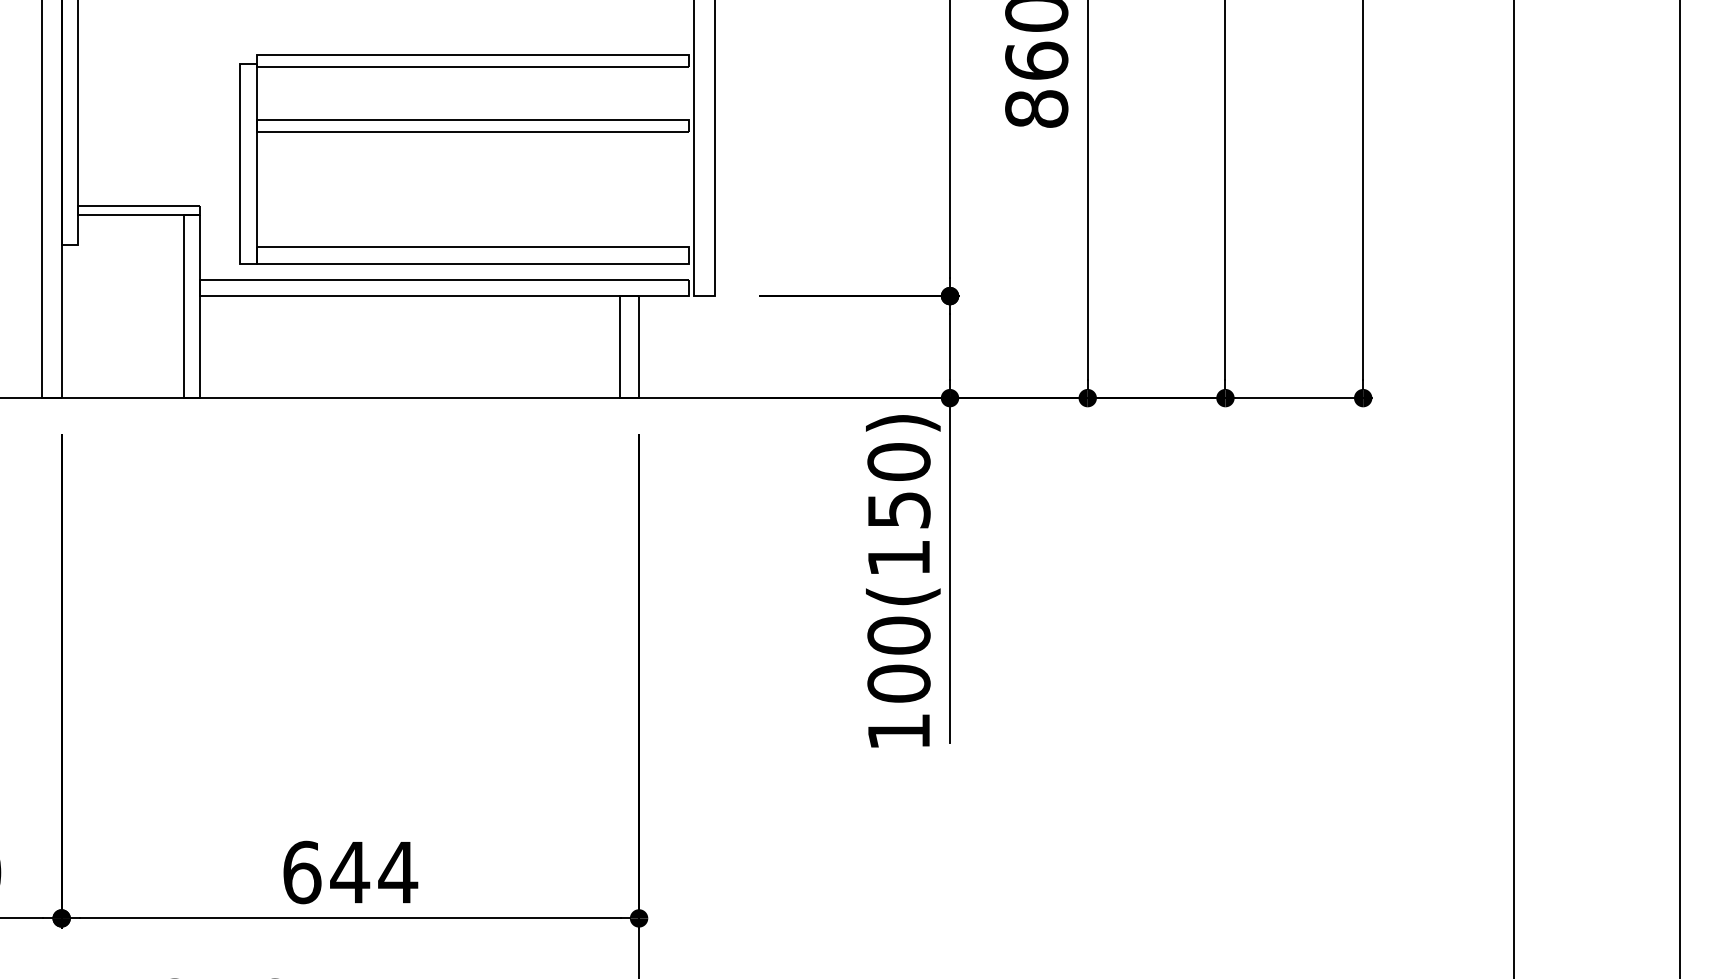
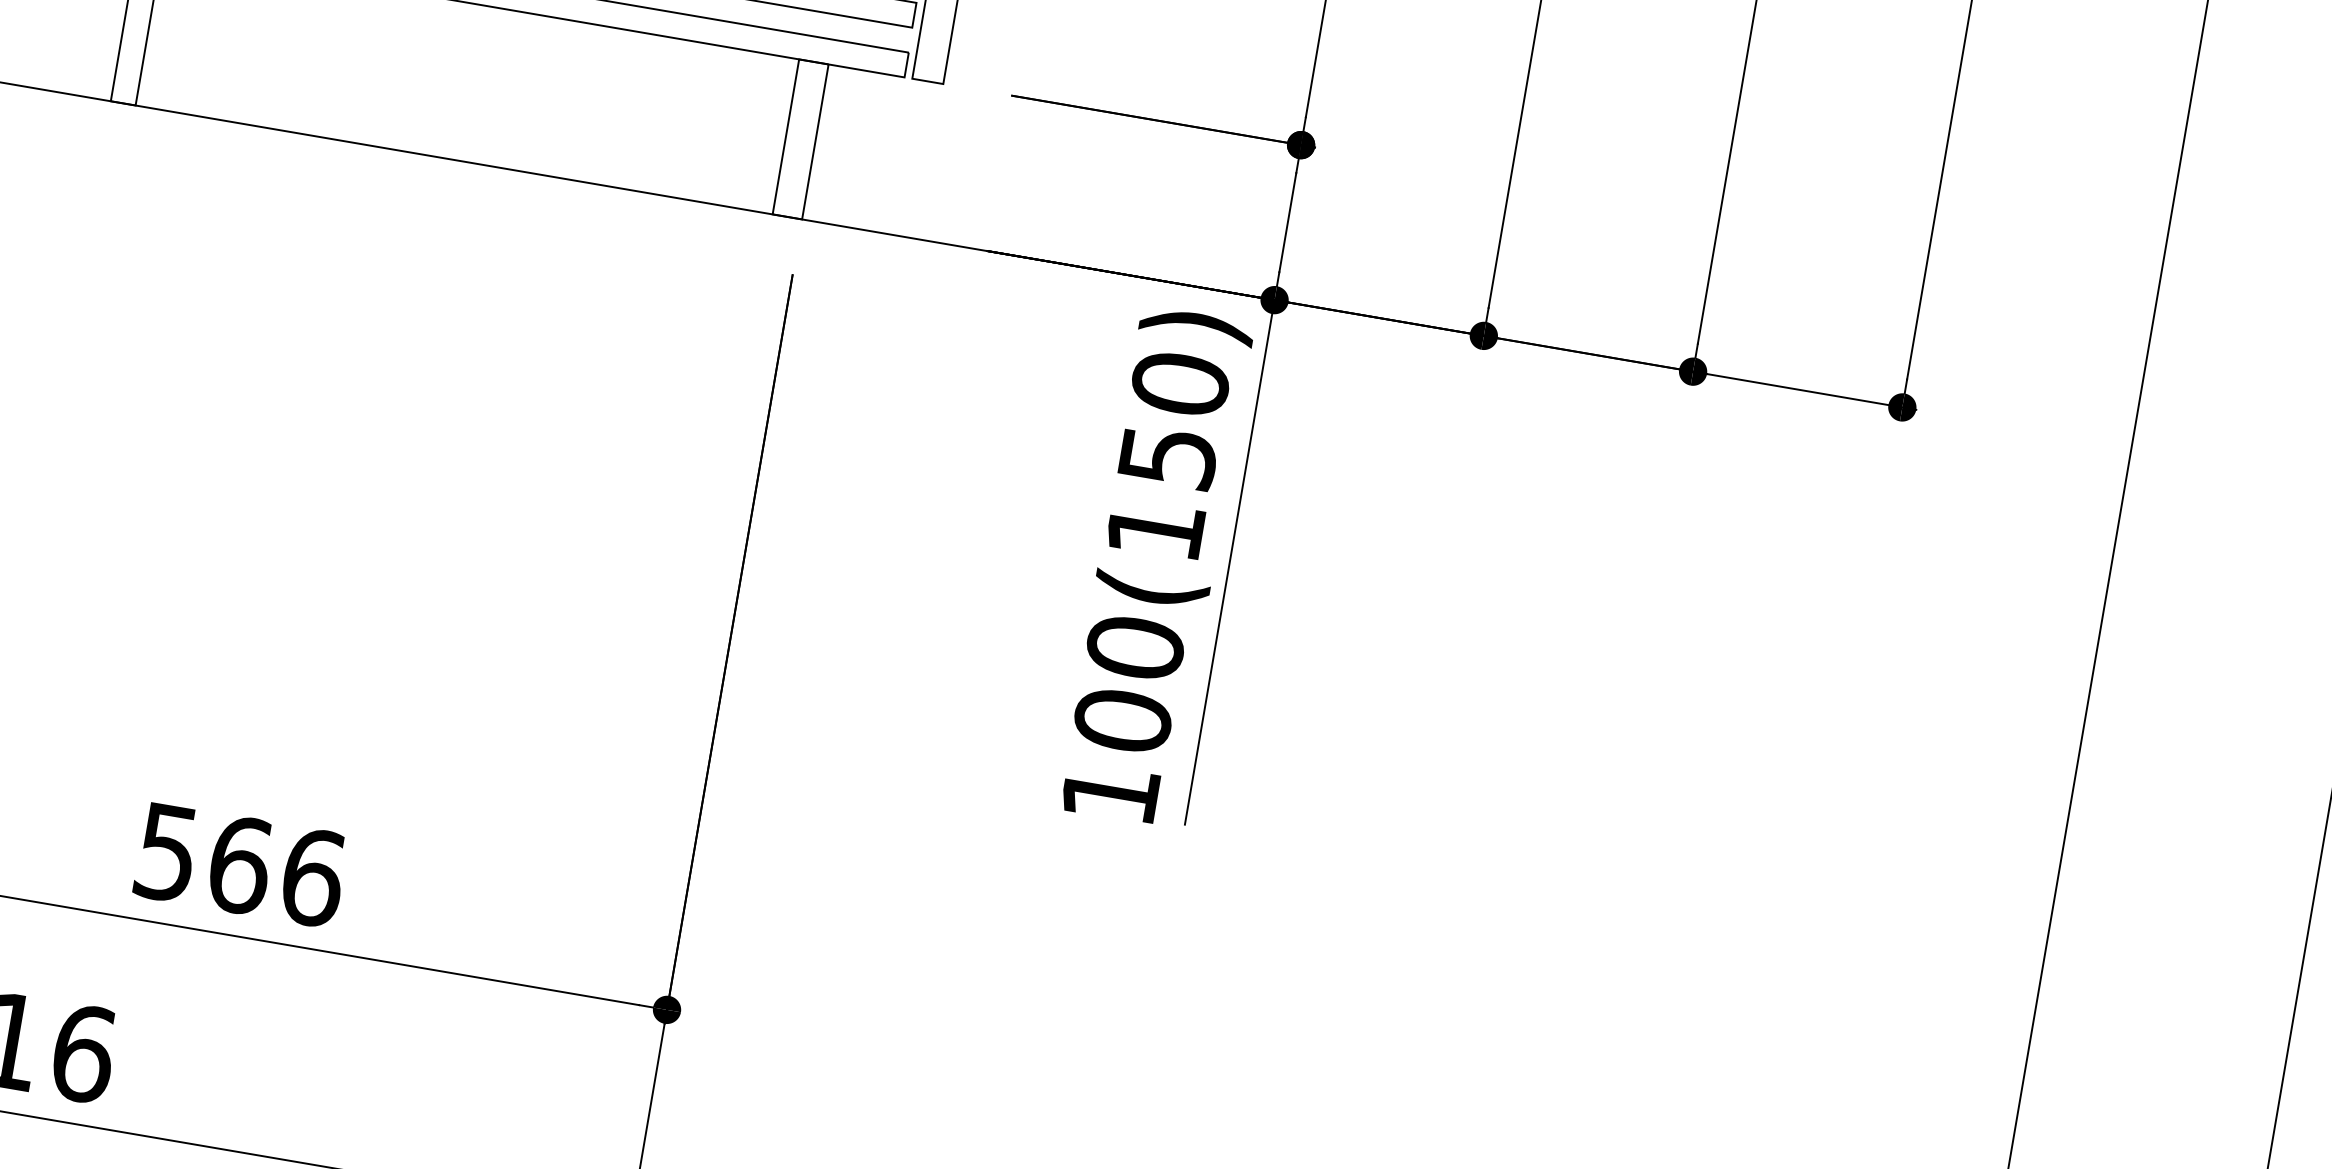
text: (350, 872) -> (240, 865), 644 -> 566

